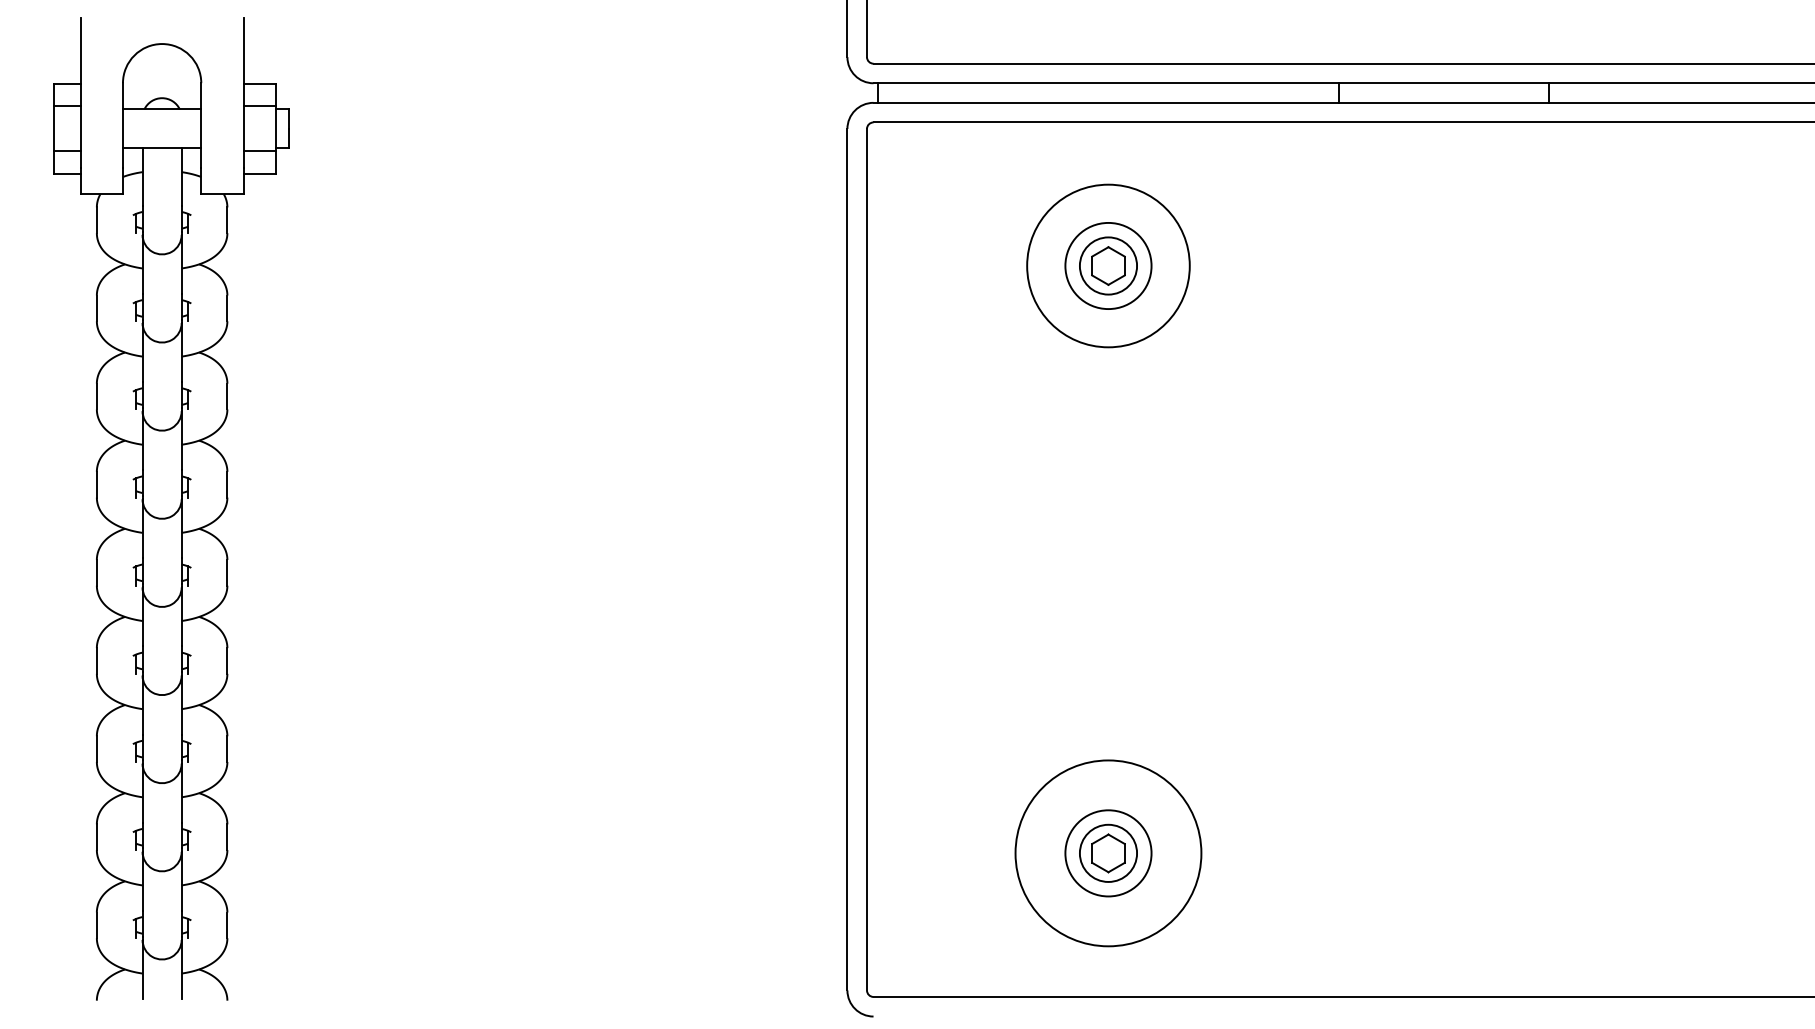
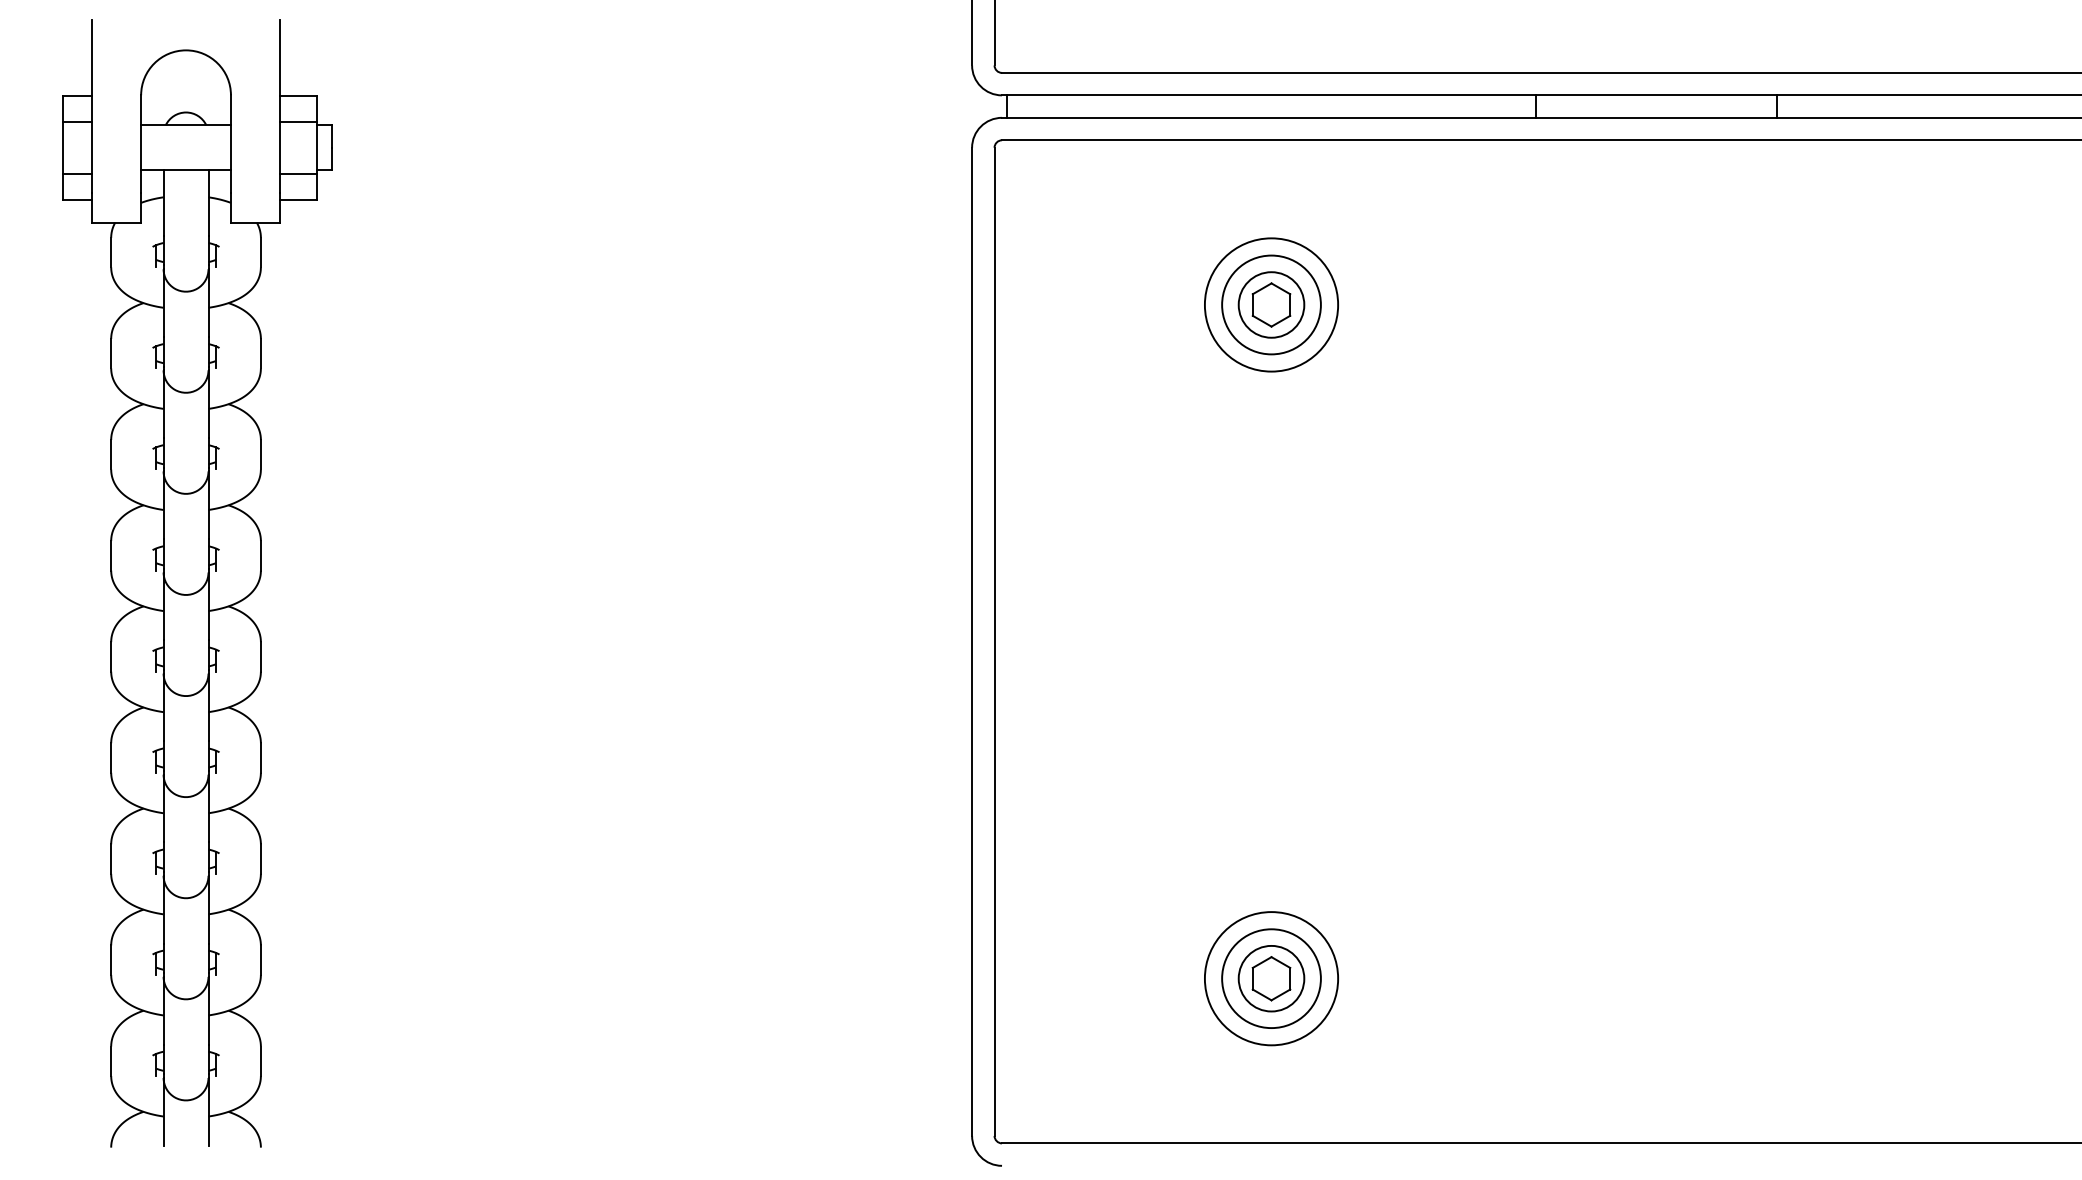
circle: (1108, 265) -> (1271, 304), size x0.71
circle: (1108, 853) -> (1271, 978), size x0.62

